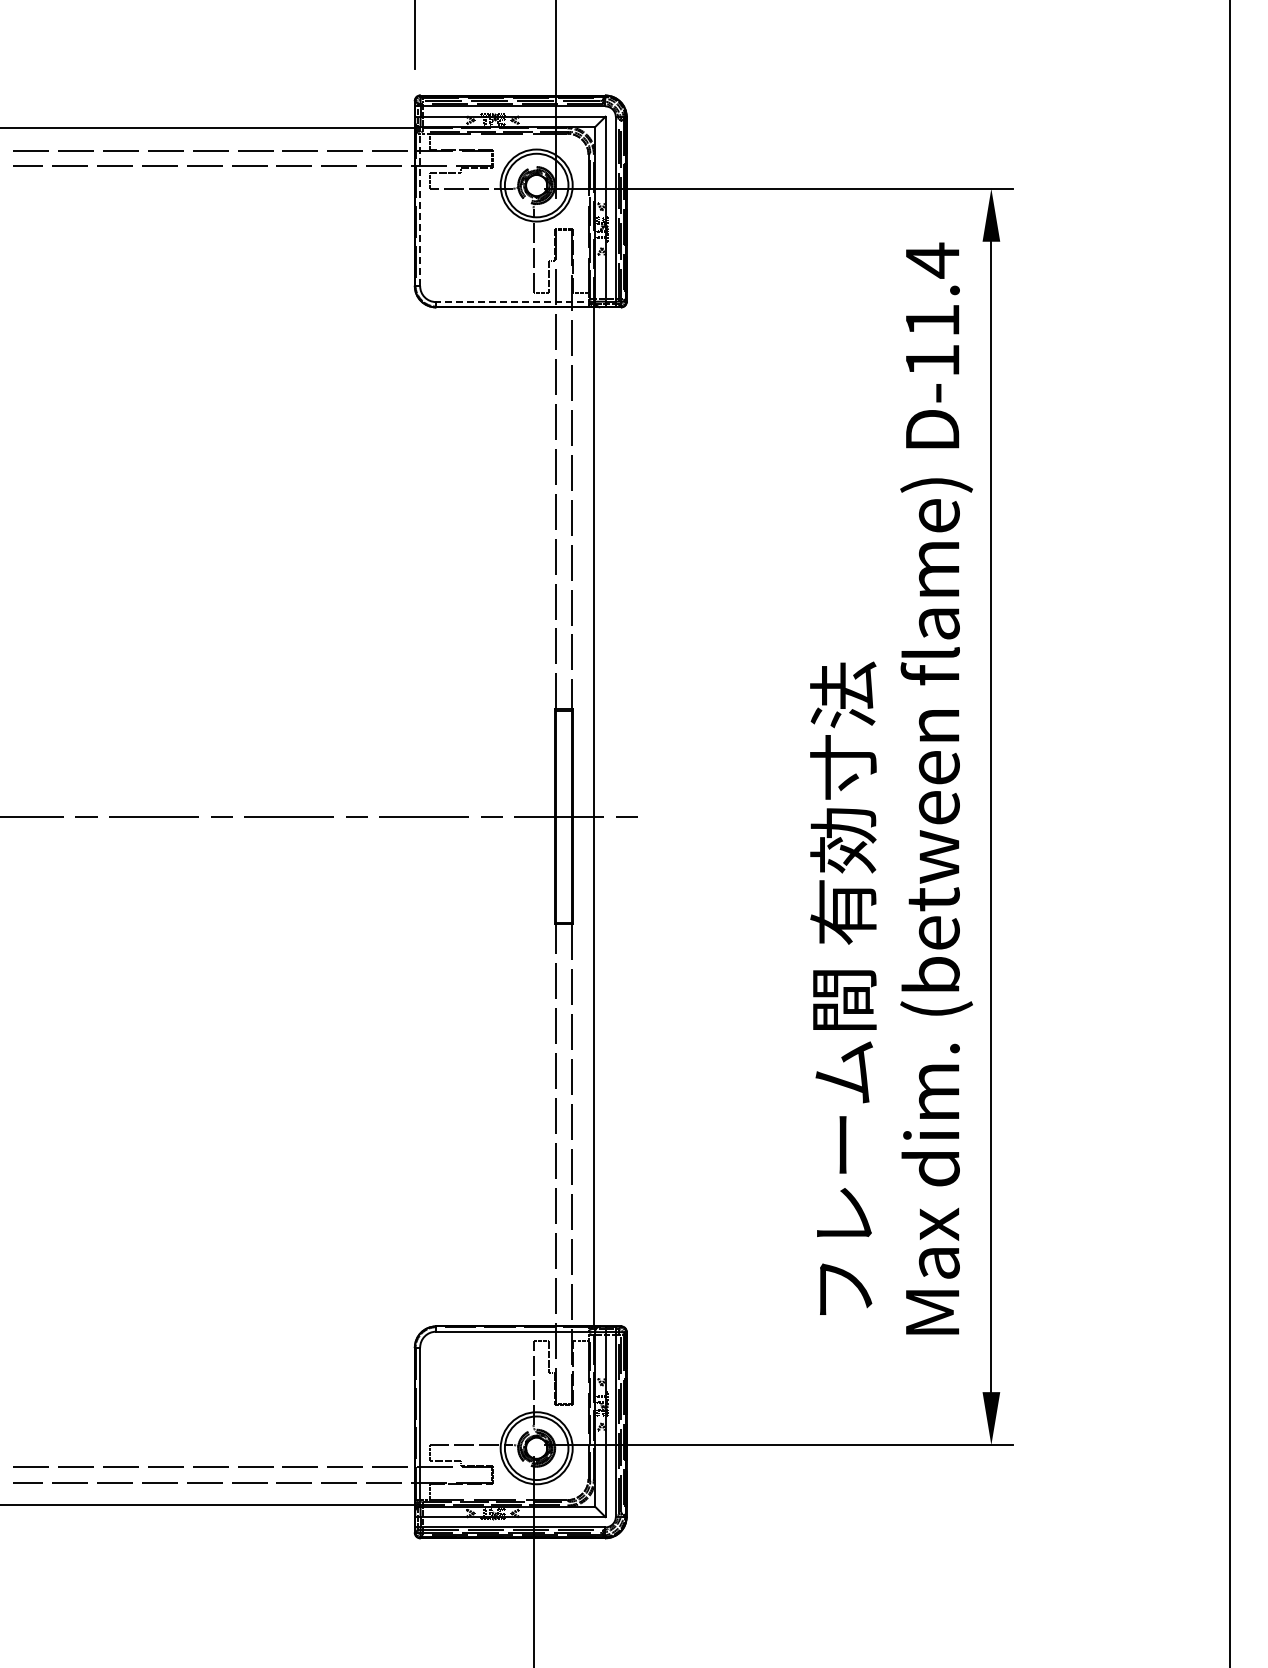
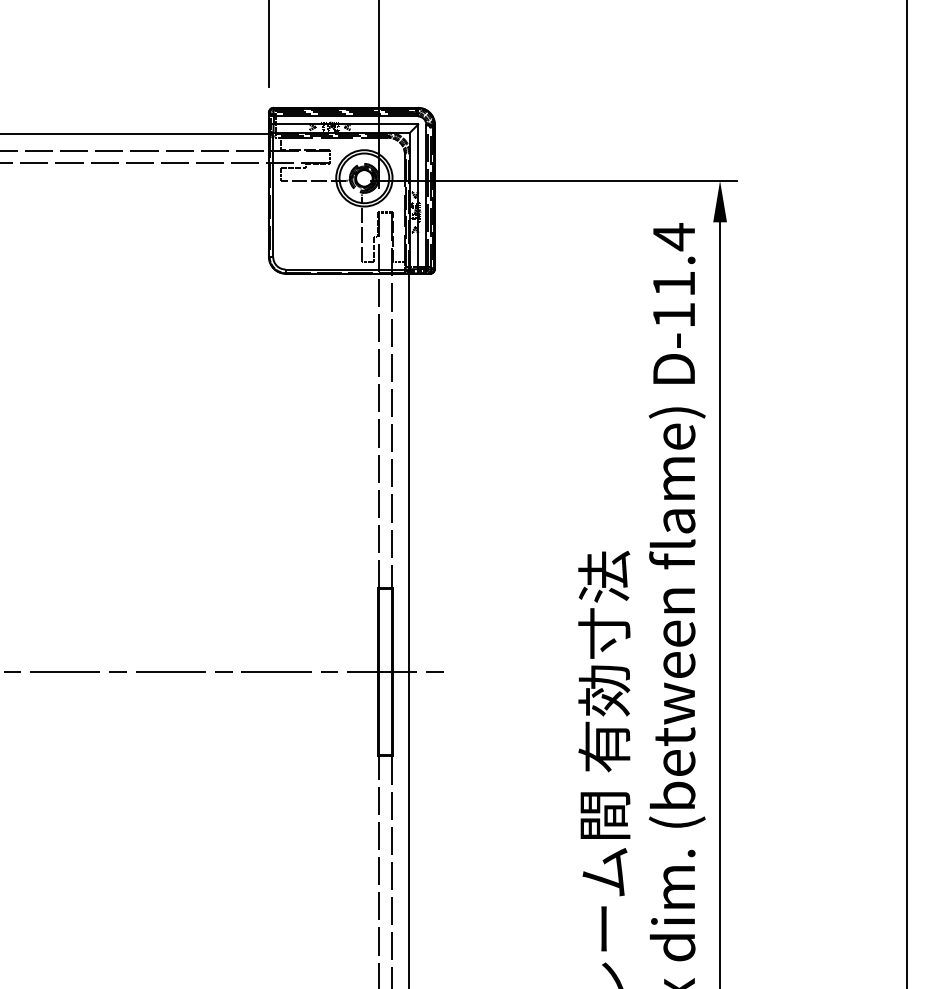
line: (420, 206) -> (273, 194), dashed -> solid
line: (515, 302) -> (347, 269), dashed -> solid

